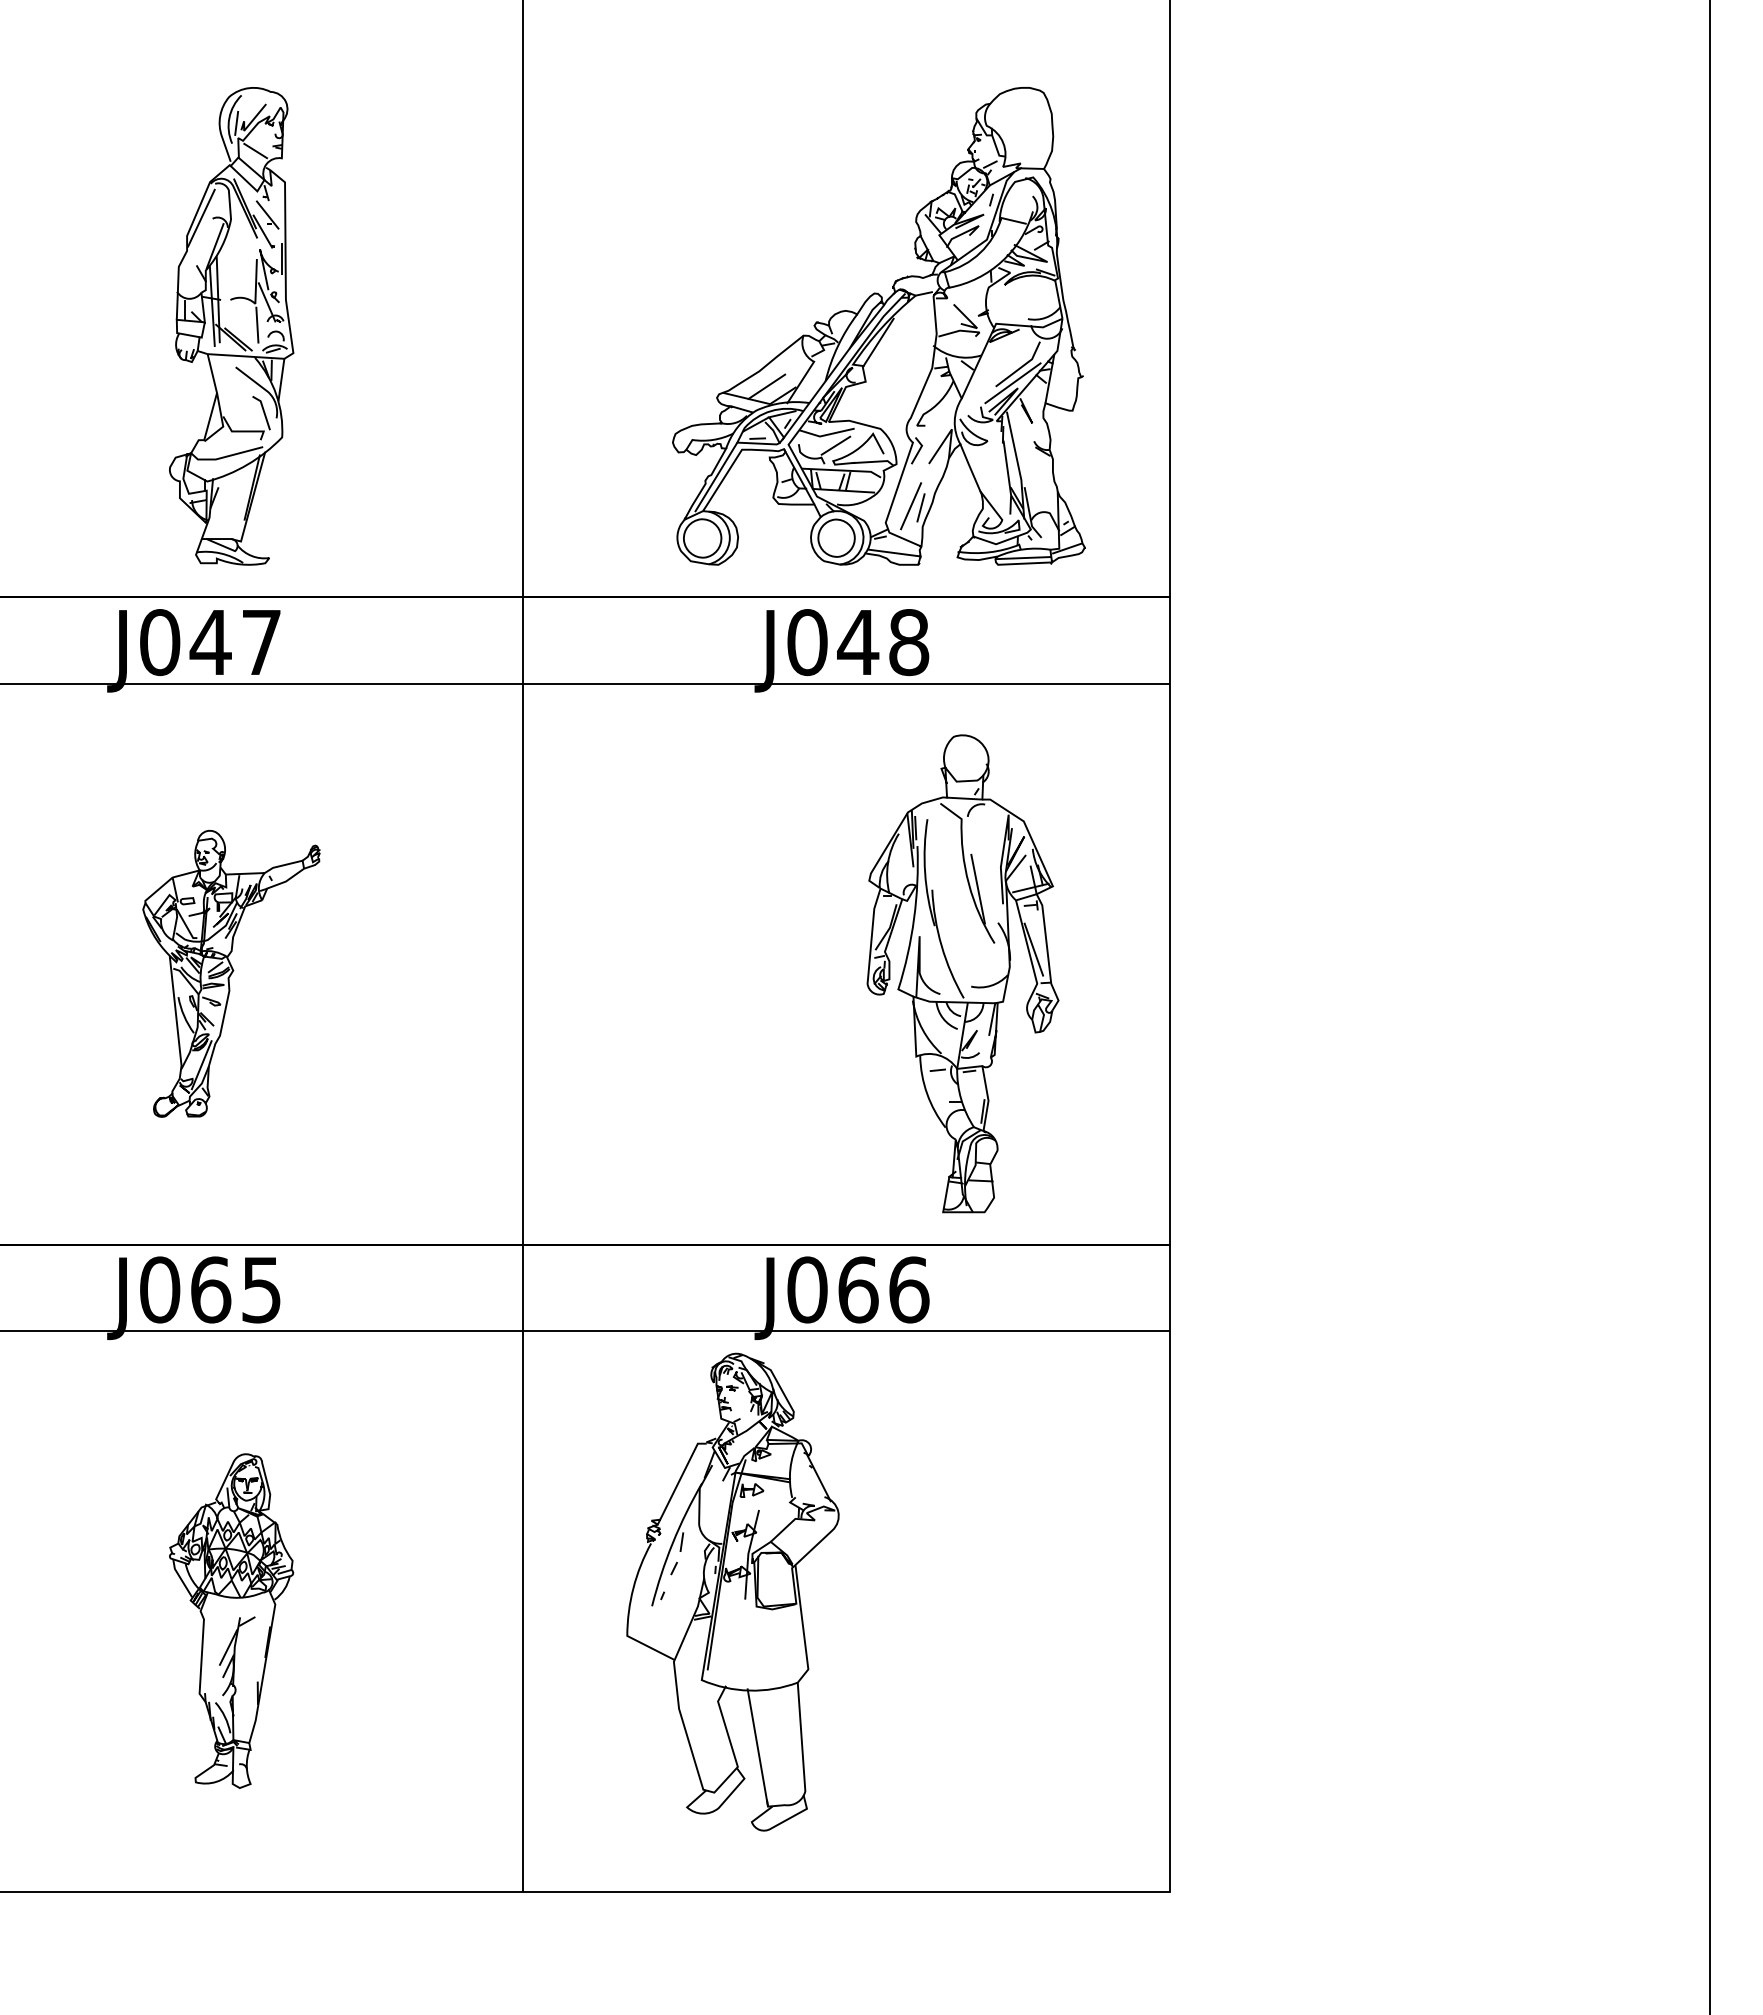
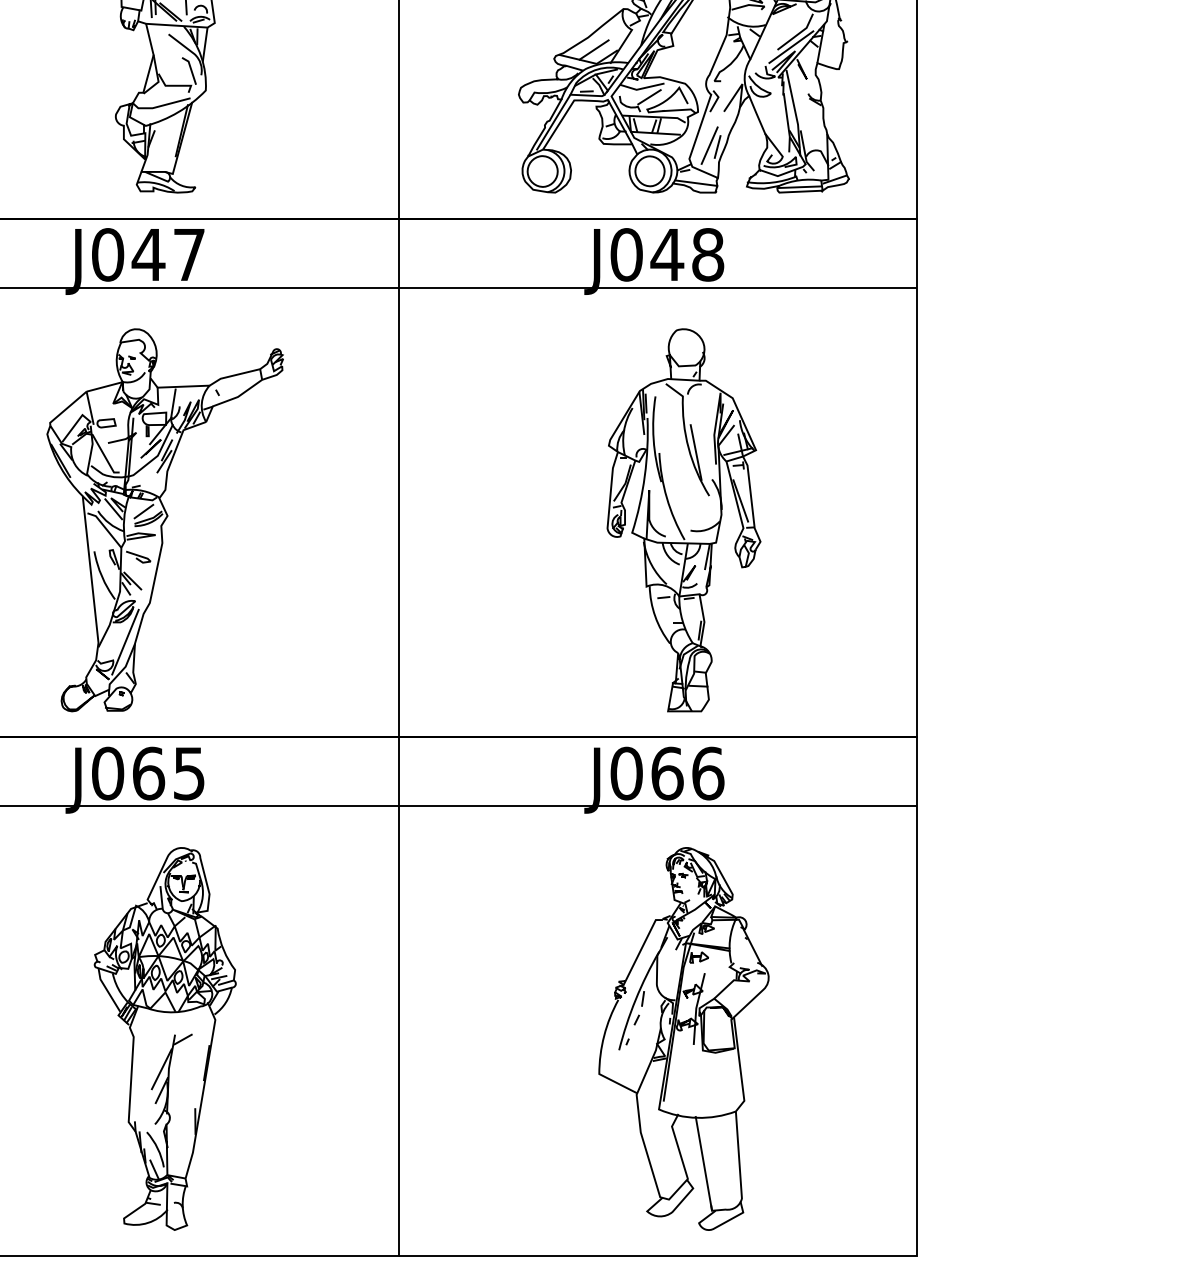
part: (231, 973) -> (165, 520), size x1.67
part: (962, 973) -> (683, 520), moved
part: (732, 1591) -> (683, 1038), moved
part: (231, 1620) -> (165, 1038), size x1.43

